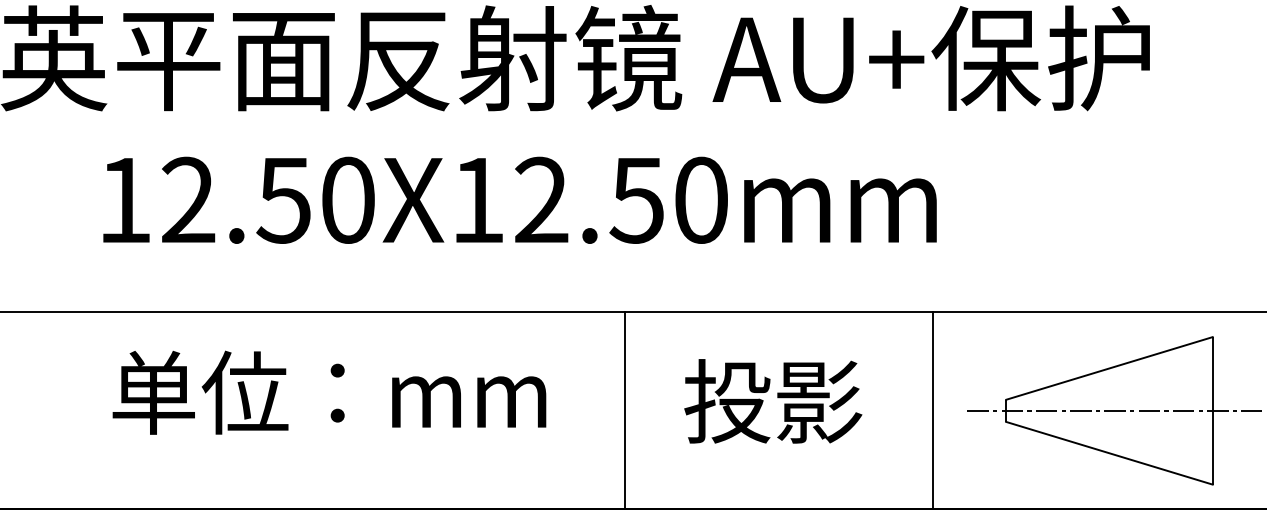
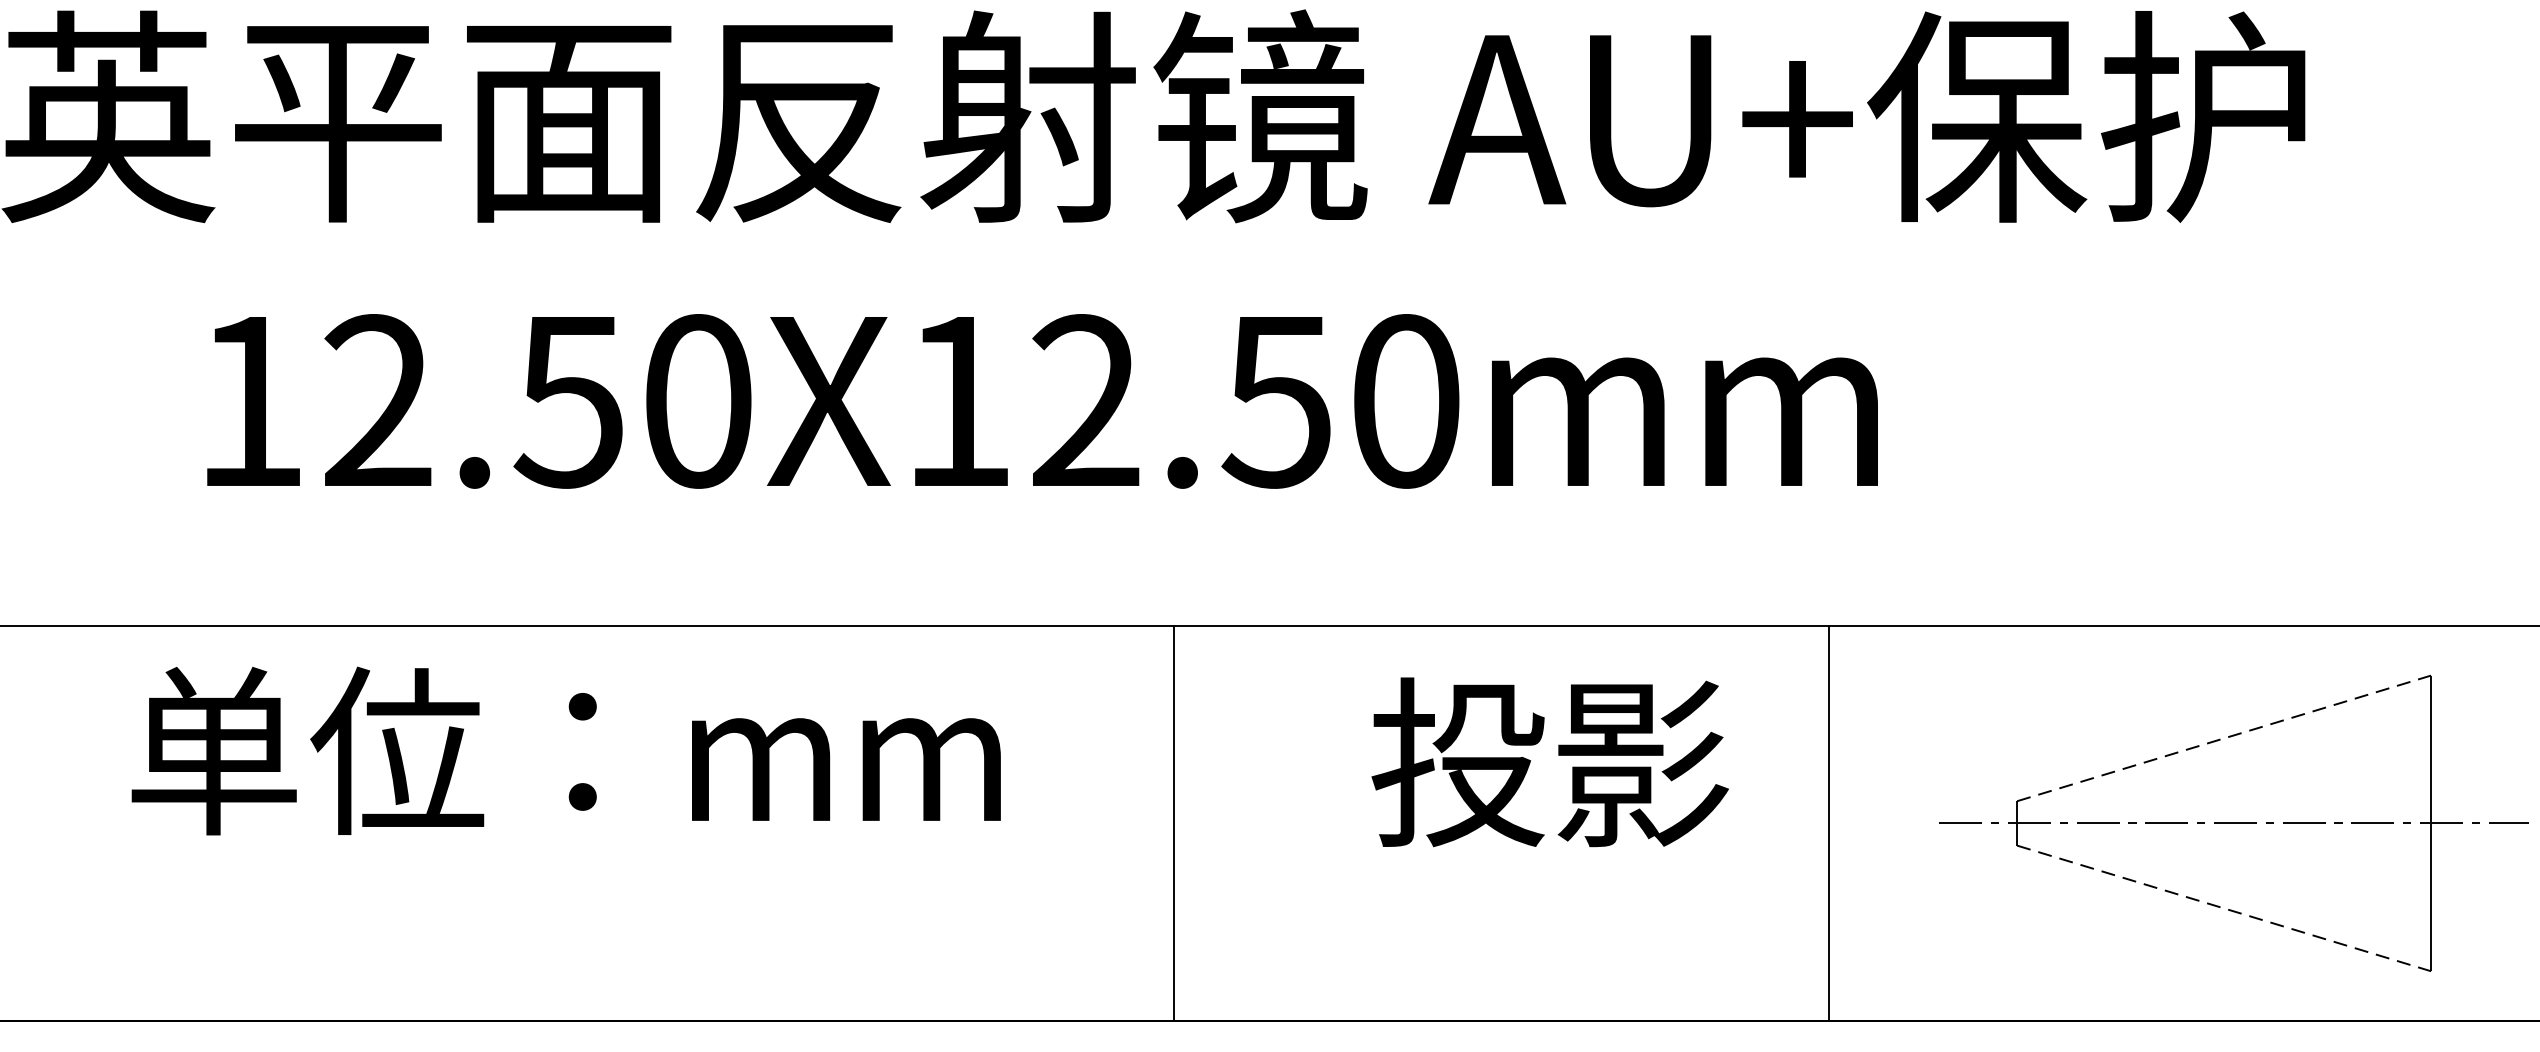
line: (1109, 368) -> (2224, 738), solid -> dashed
text: (329, 392) -> (566, 750), moved
text: (773, 401) -> (1550, 762), moved
line: (624, 410) -> (1173, 822), moved
line: (932, 410) -> (1829, 822), moved
line: (1109, 453) -> (2224, 908), solid -> dashed

